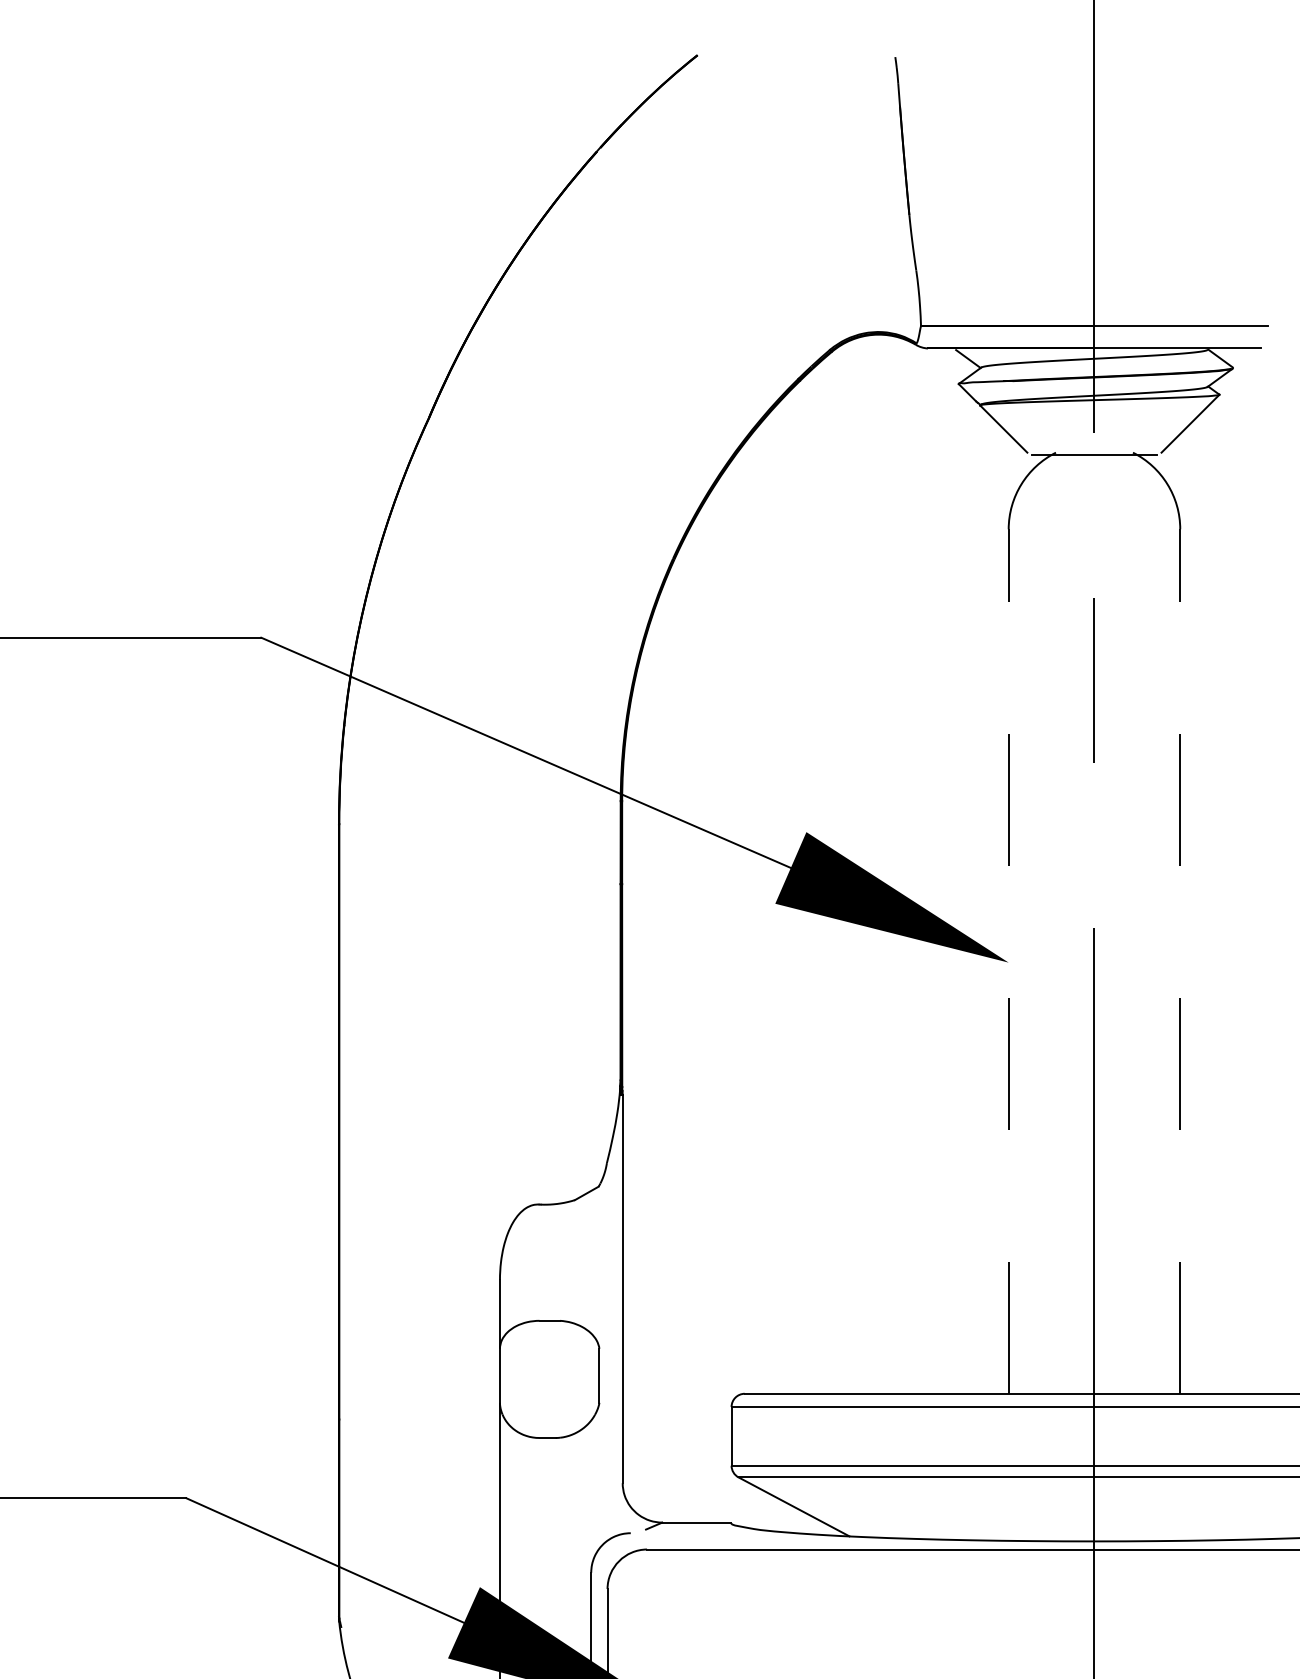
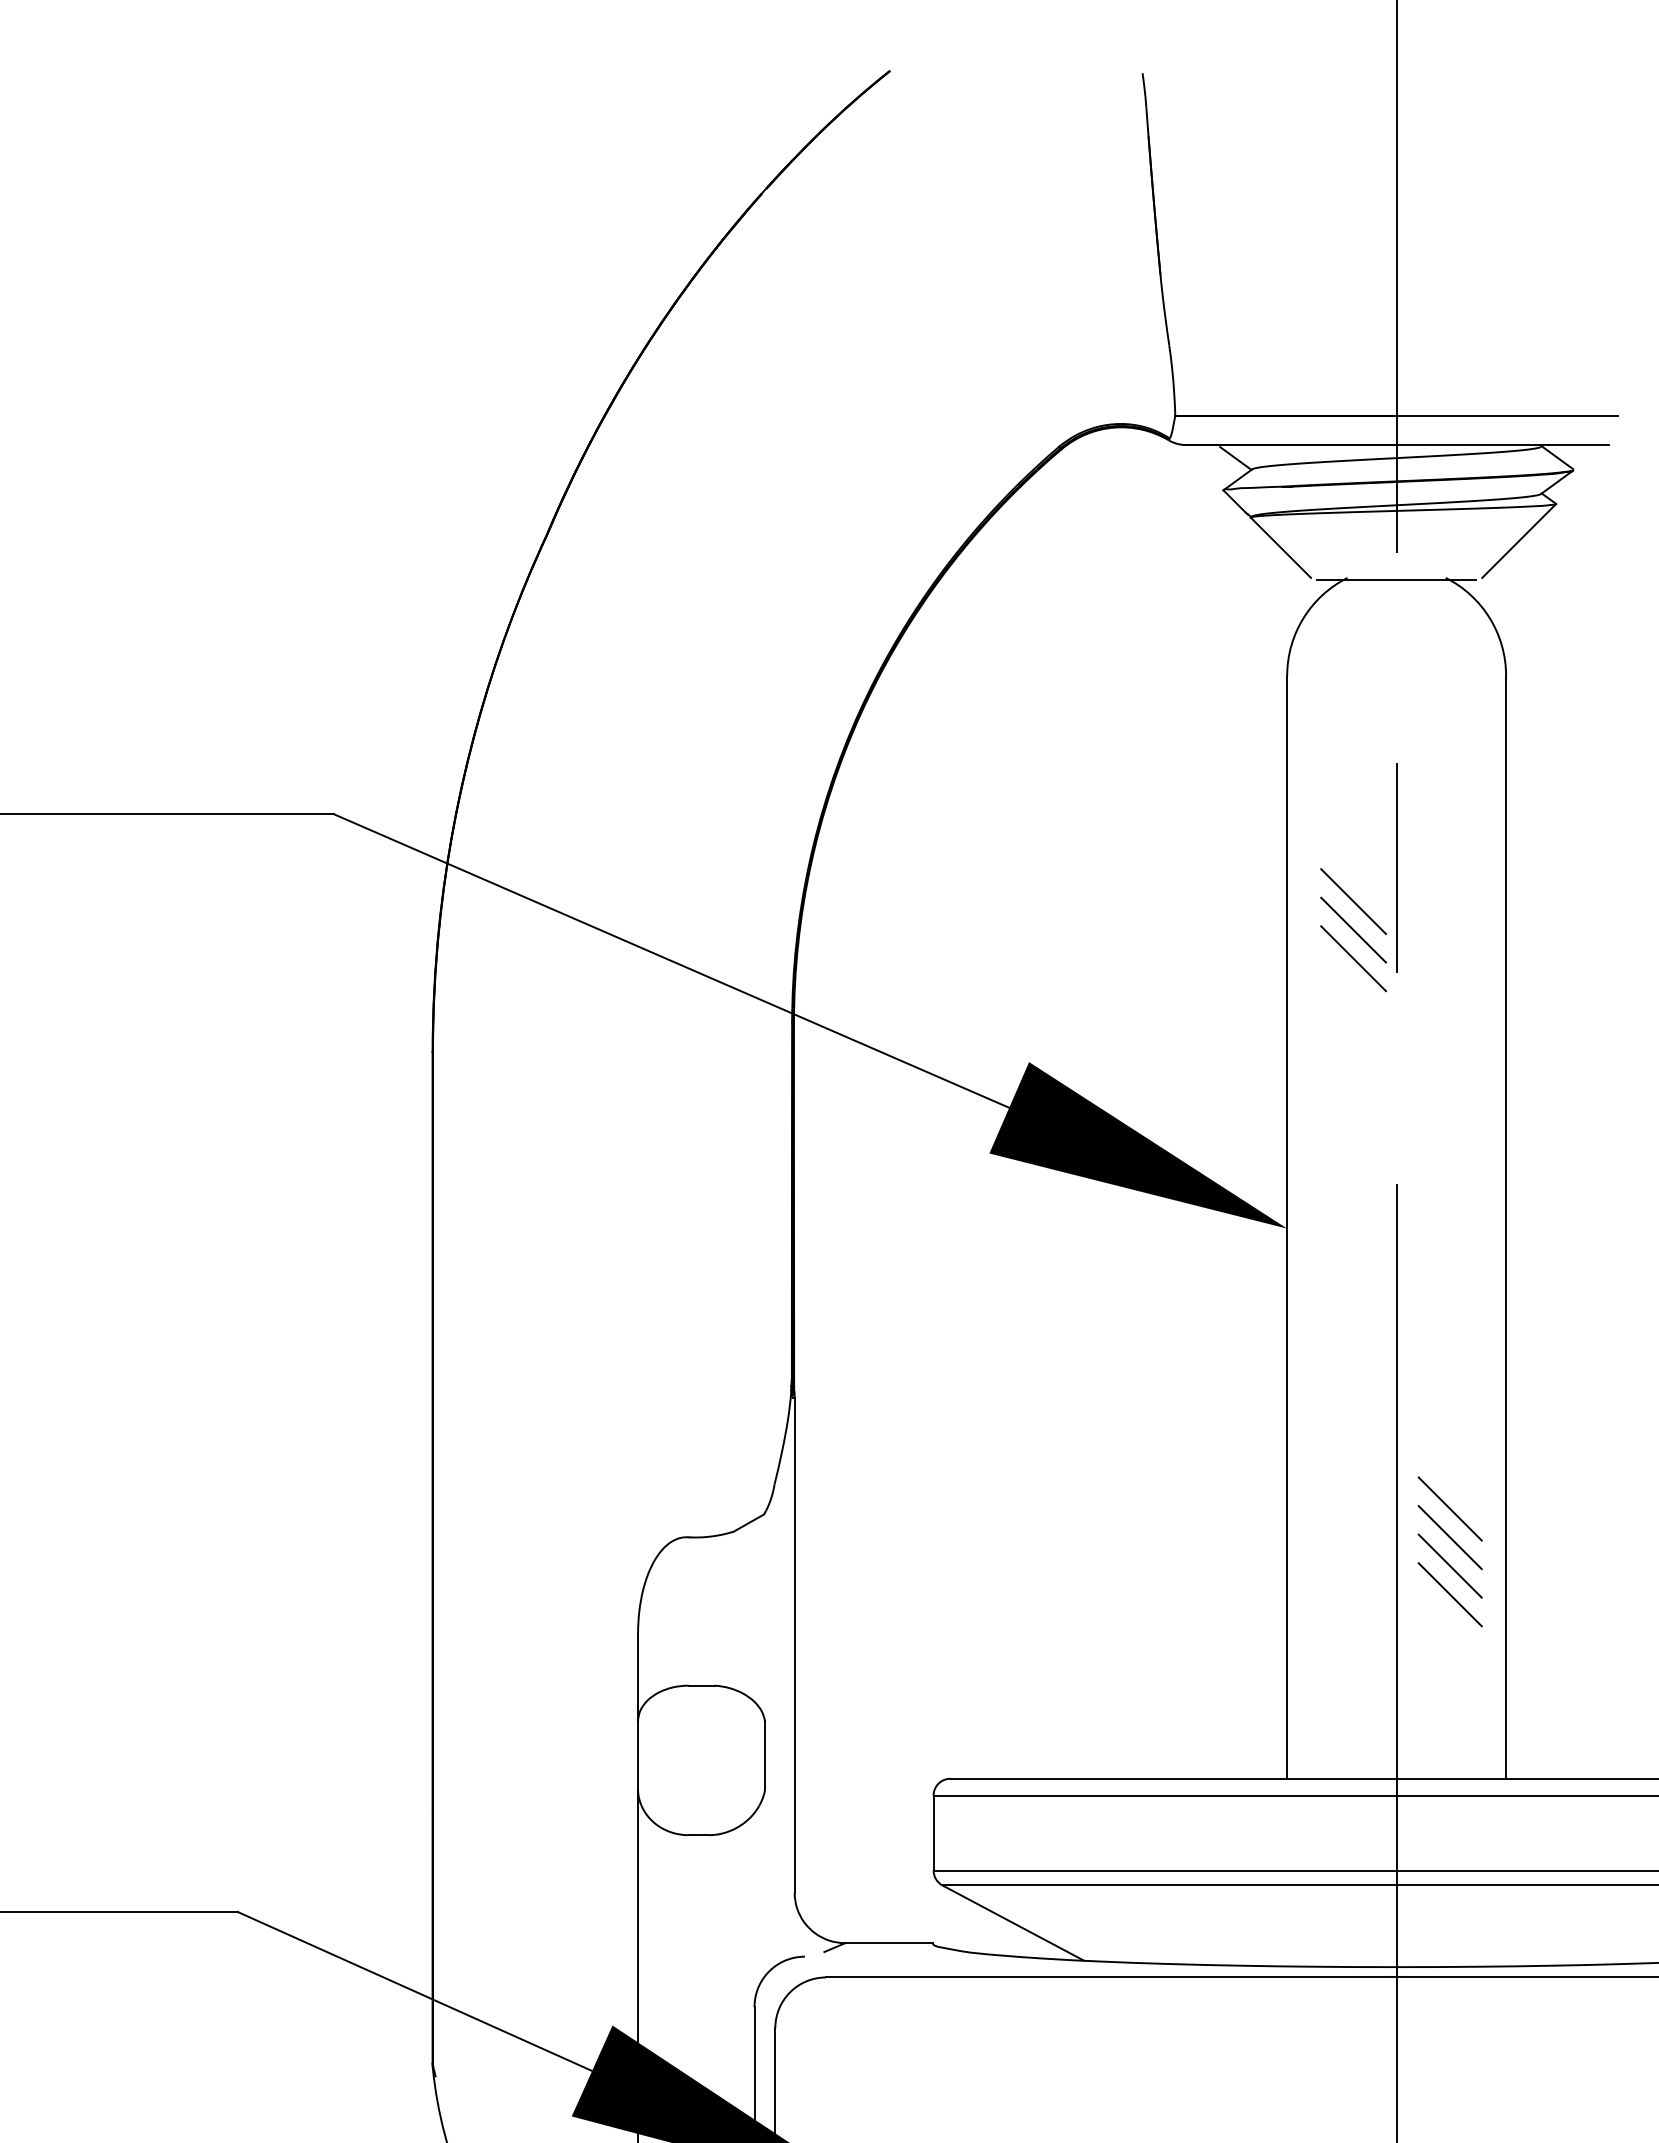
line: (1060, 706) -> (1353, 901), added
line: (1060, 728) -> (1353, 929), added
line: (1060, 750) -> (1353, 958), added
line: (1008, 961) -> (1287, 1227), dashed -> solid
line: (1180, 961) -> (1506, 1227), dashed -> solid
line: (1135, 1181) -> (1449, 1508), added
line: (1135, 1204) -> (1449, 1537), added
line: (1135, 1226) -> (1449, 1565), added
line: (1135, 1249) -> (1449, 1594), added

